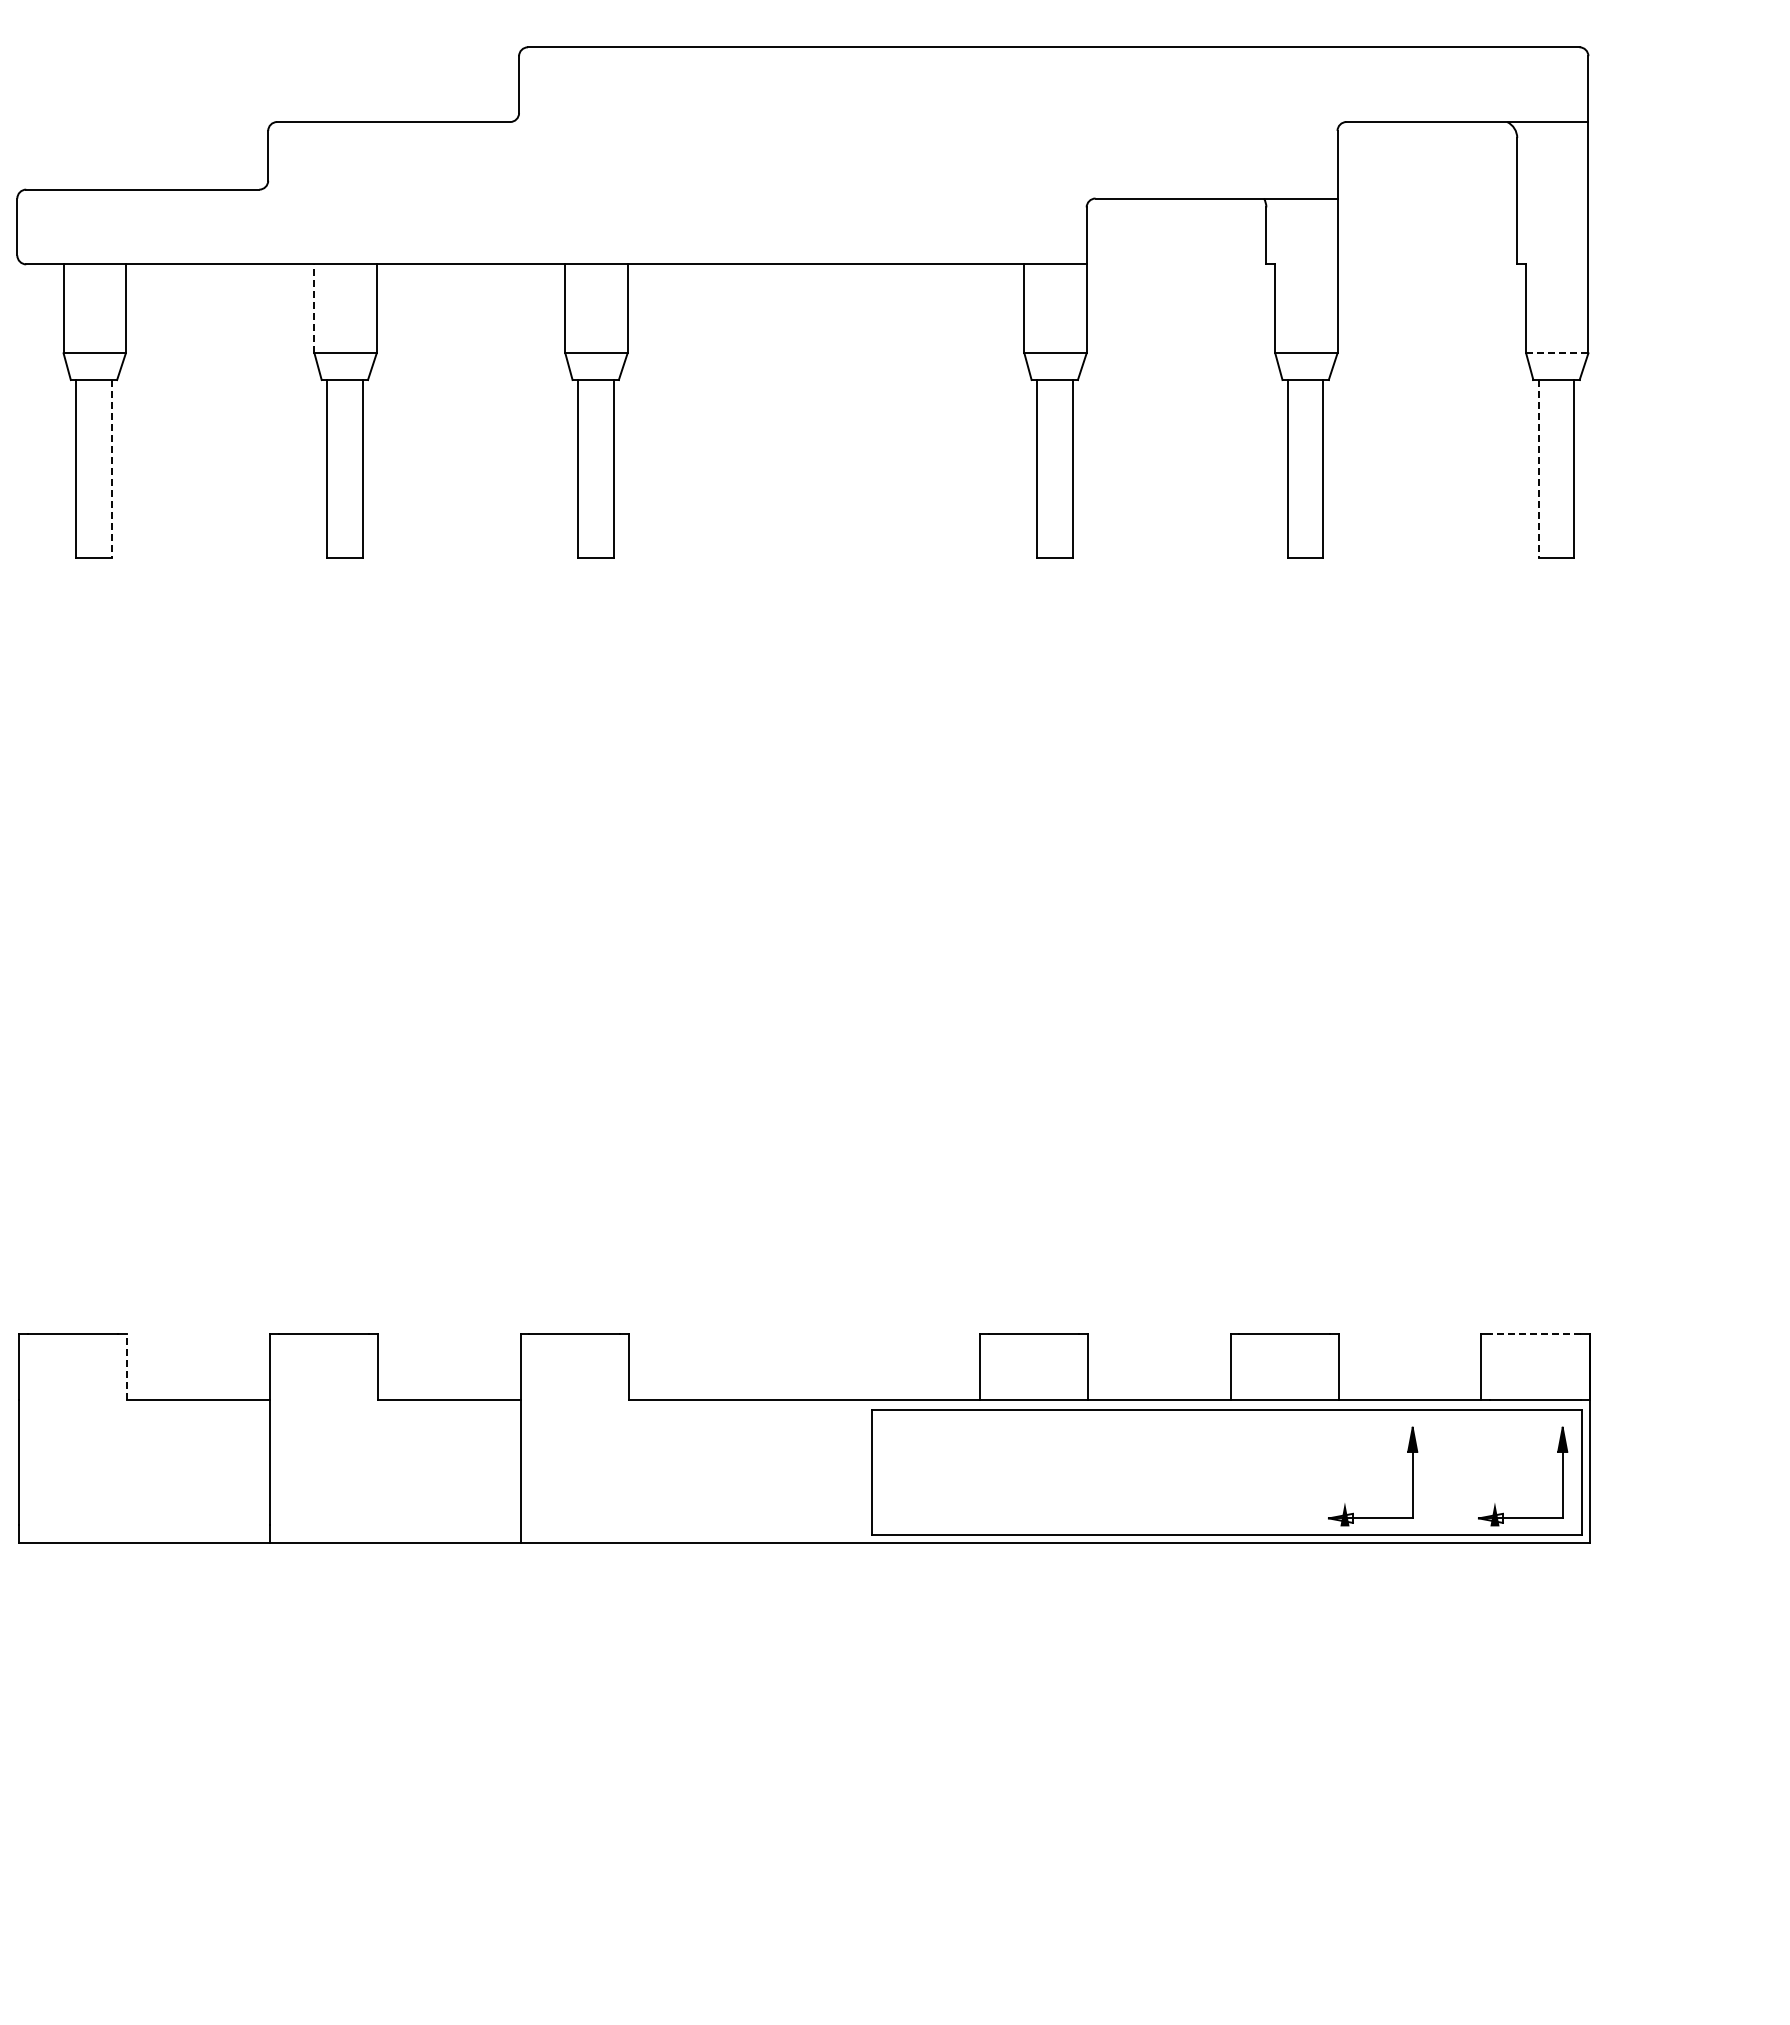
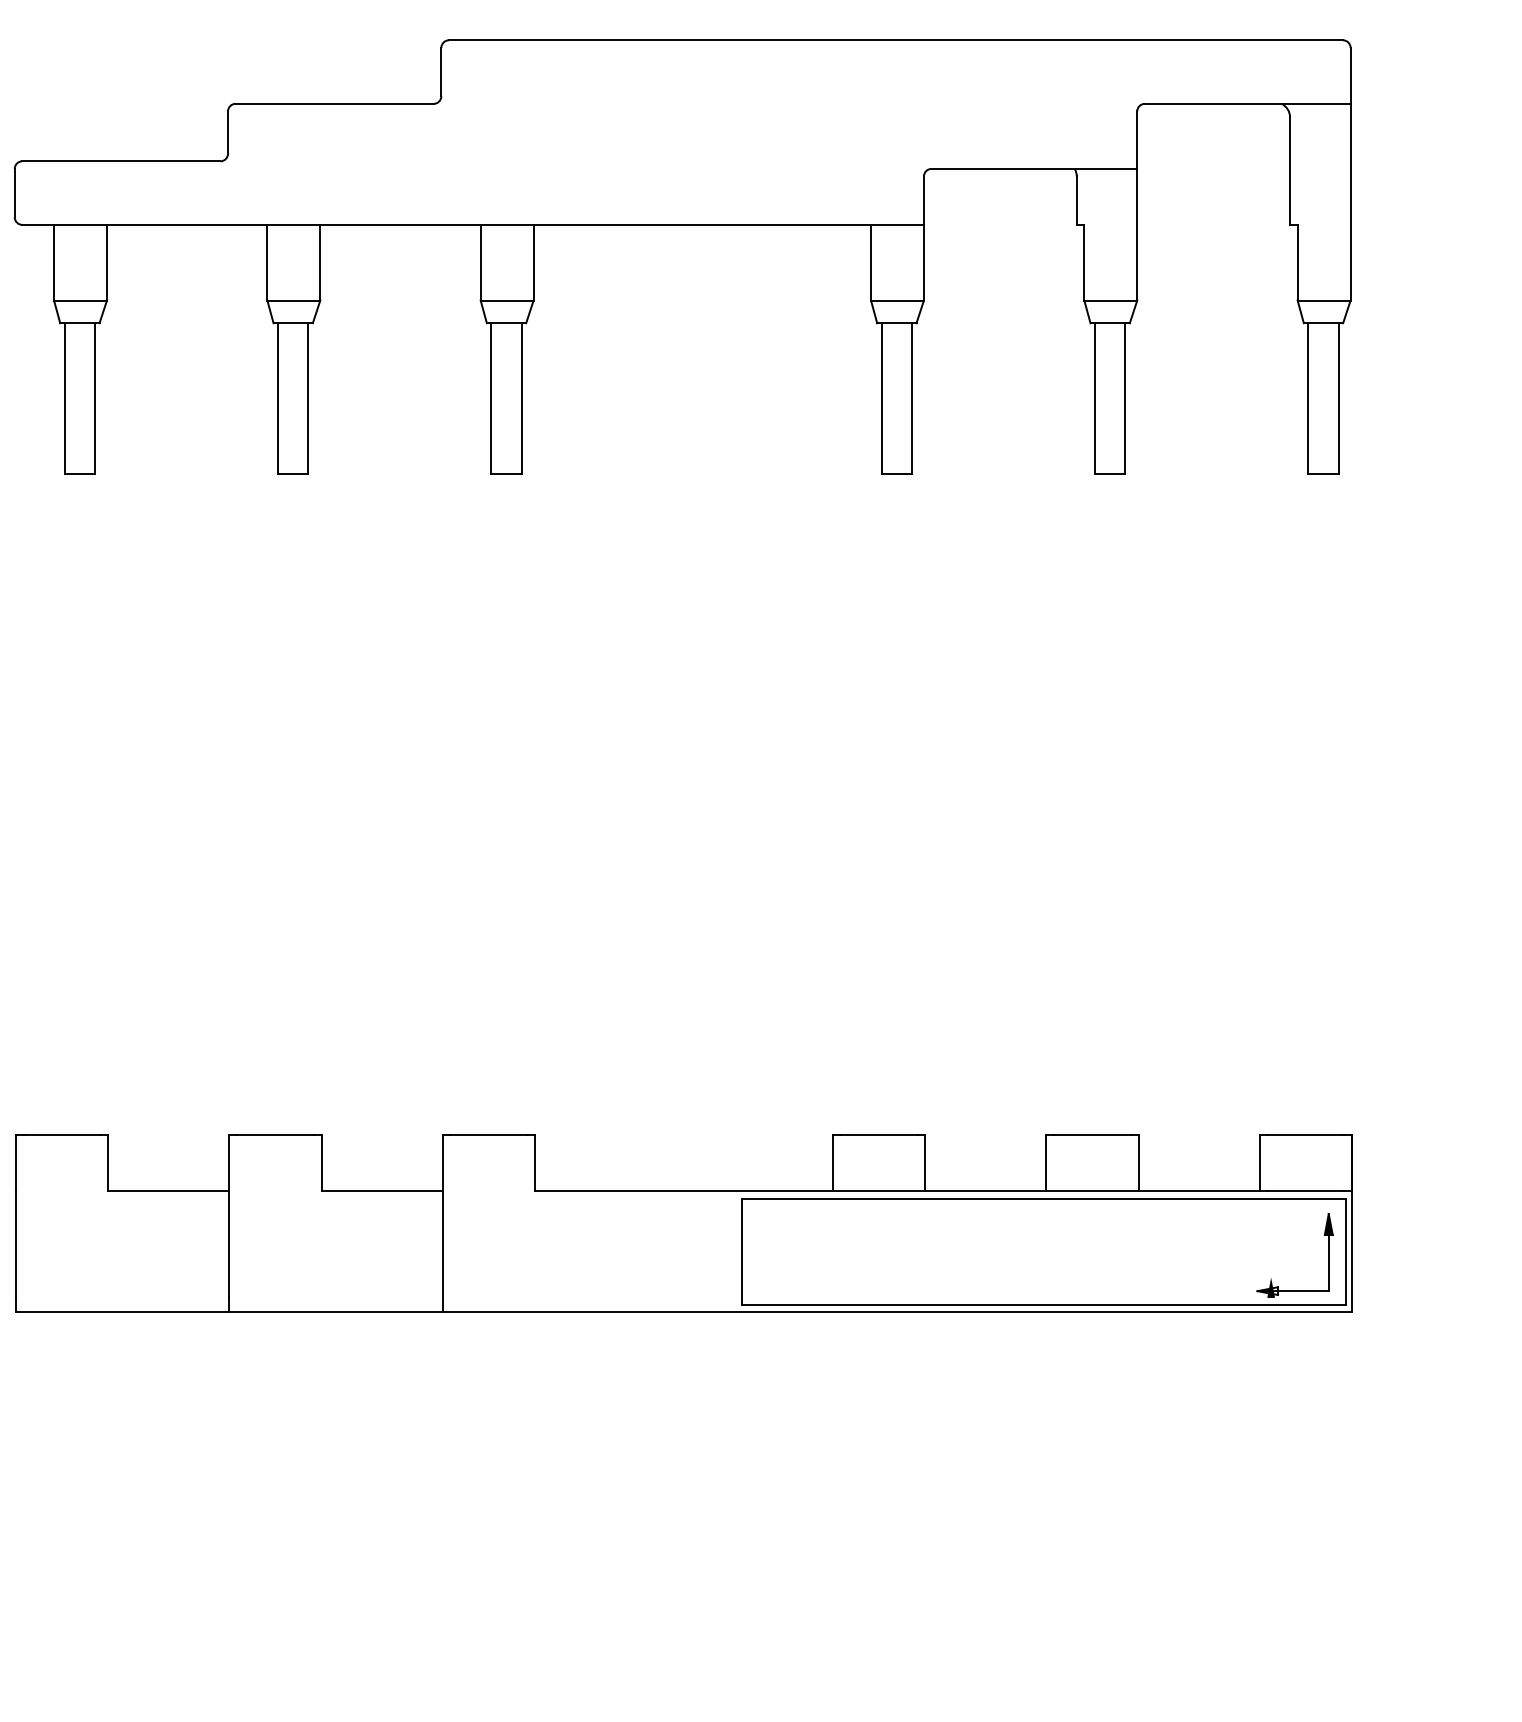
line: (314, 308) -> (267, 262), dashed -> solid
line: (1557, 353) -> (1324, 300), dashed -> solid
line: (111, 468) -> (94, 398), dashed -> solid
line: (1538, 468) -> (1308, 398), dashed -> solid
line: (1535, 1334) -> (1305, 1134), dashed -> solid
line: (127, 1367) -> (108, 1162), dashed -> solid
part: (1345, 1503) -> (1144, 1278), removed

